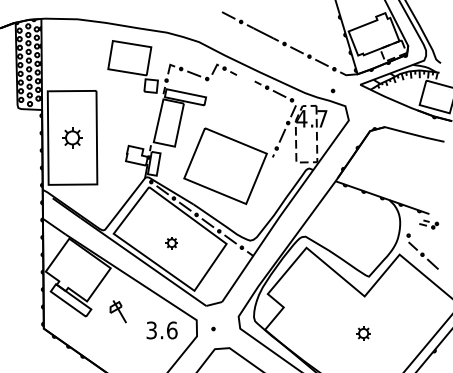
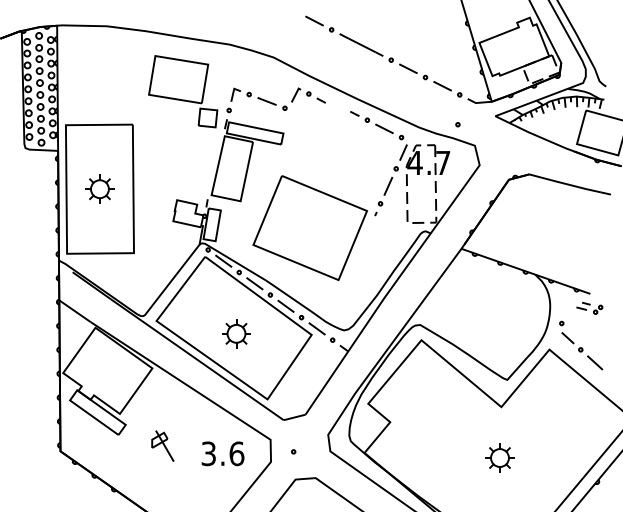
part: (171, 242) -> (236, 333), size x1.67
part: (118, 311) -> (162, 445), moved
part: (363, 333) -> (499, 457), size x1.43

